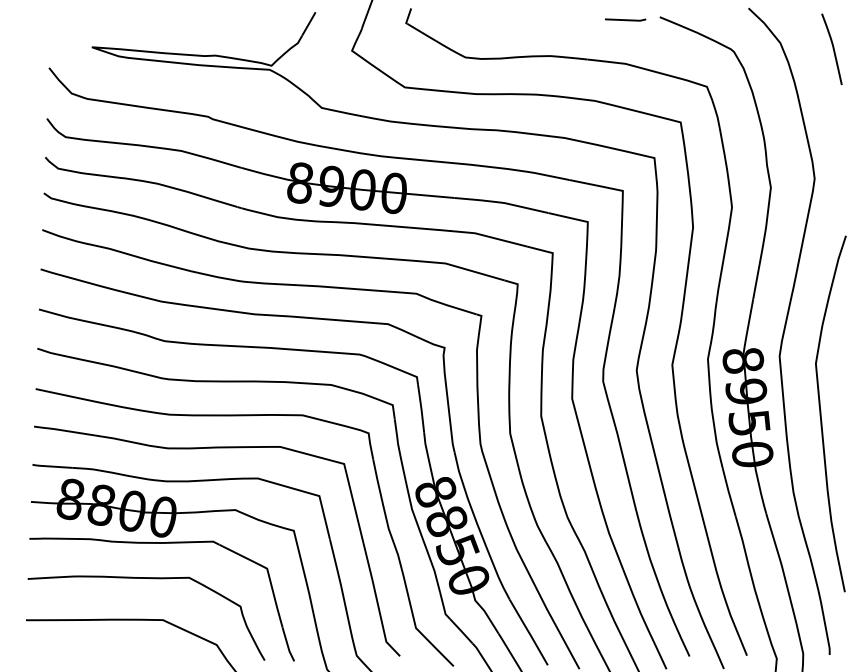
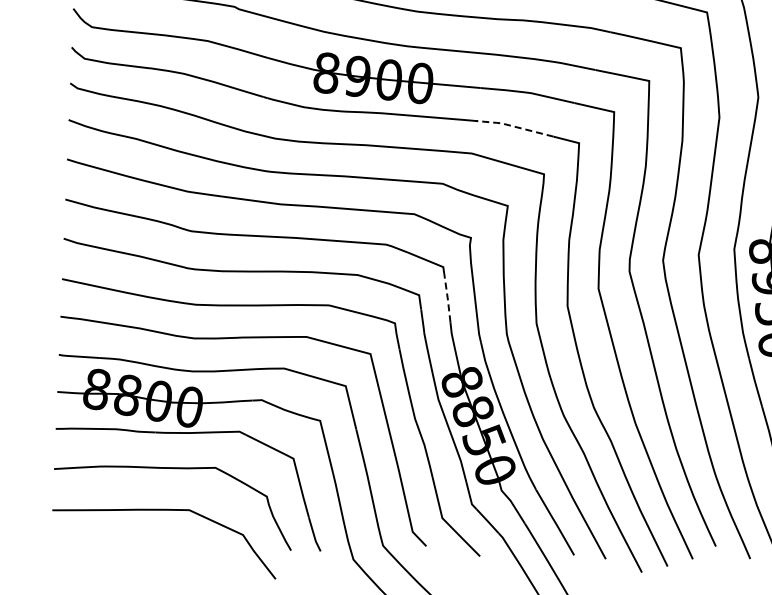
line: (487, 236) -> (513, 126), solid -> dashed
line: (421, 408) -> (447, 298), solid -> dashed

